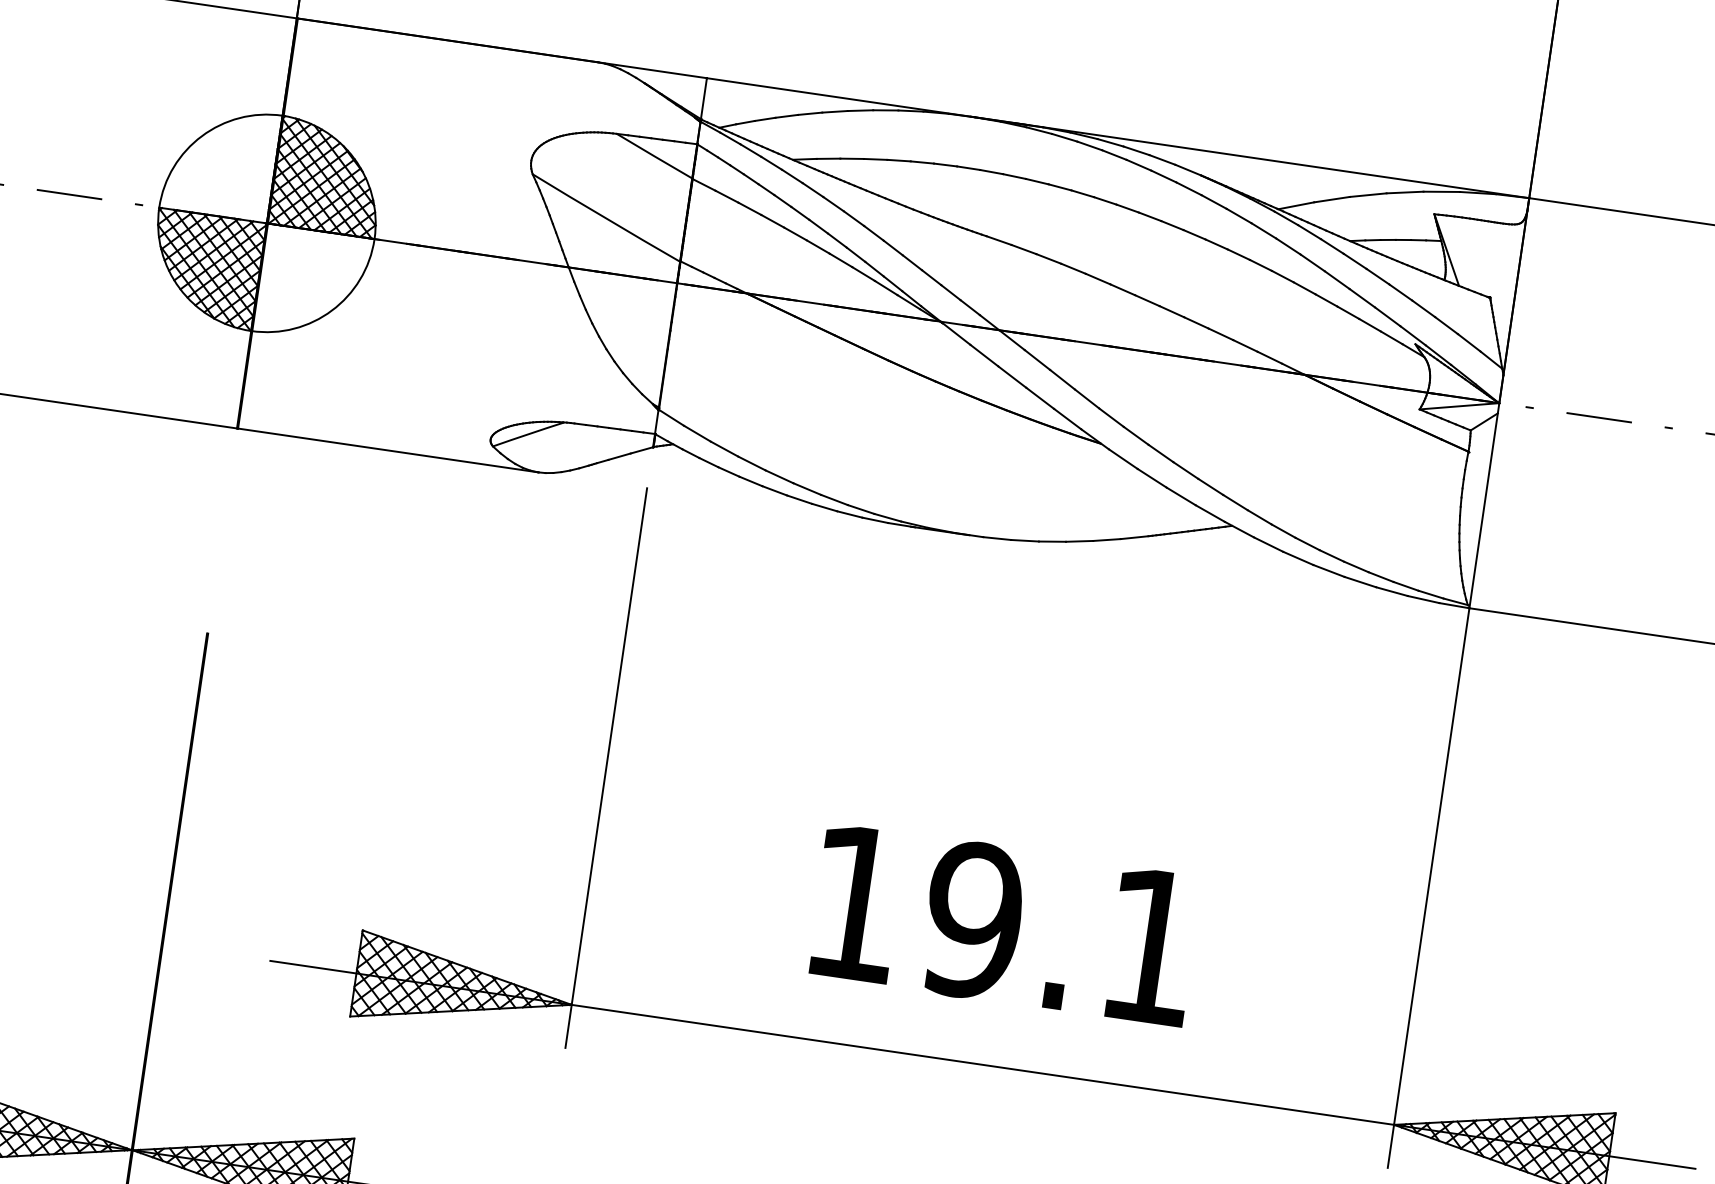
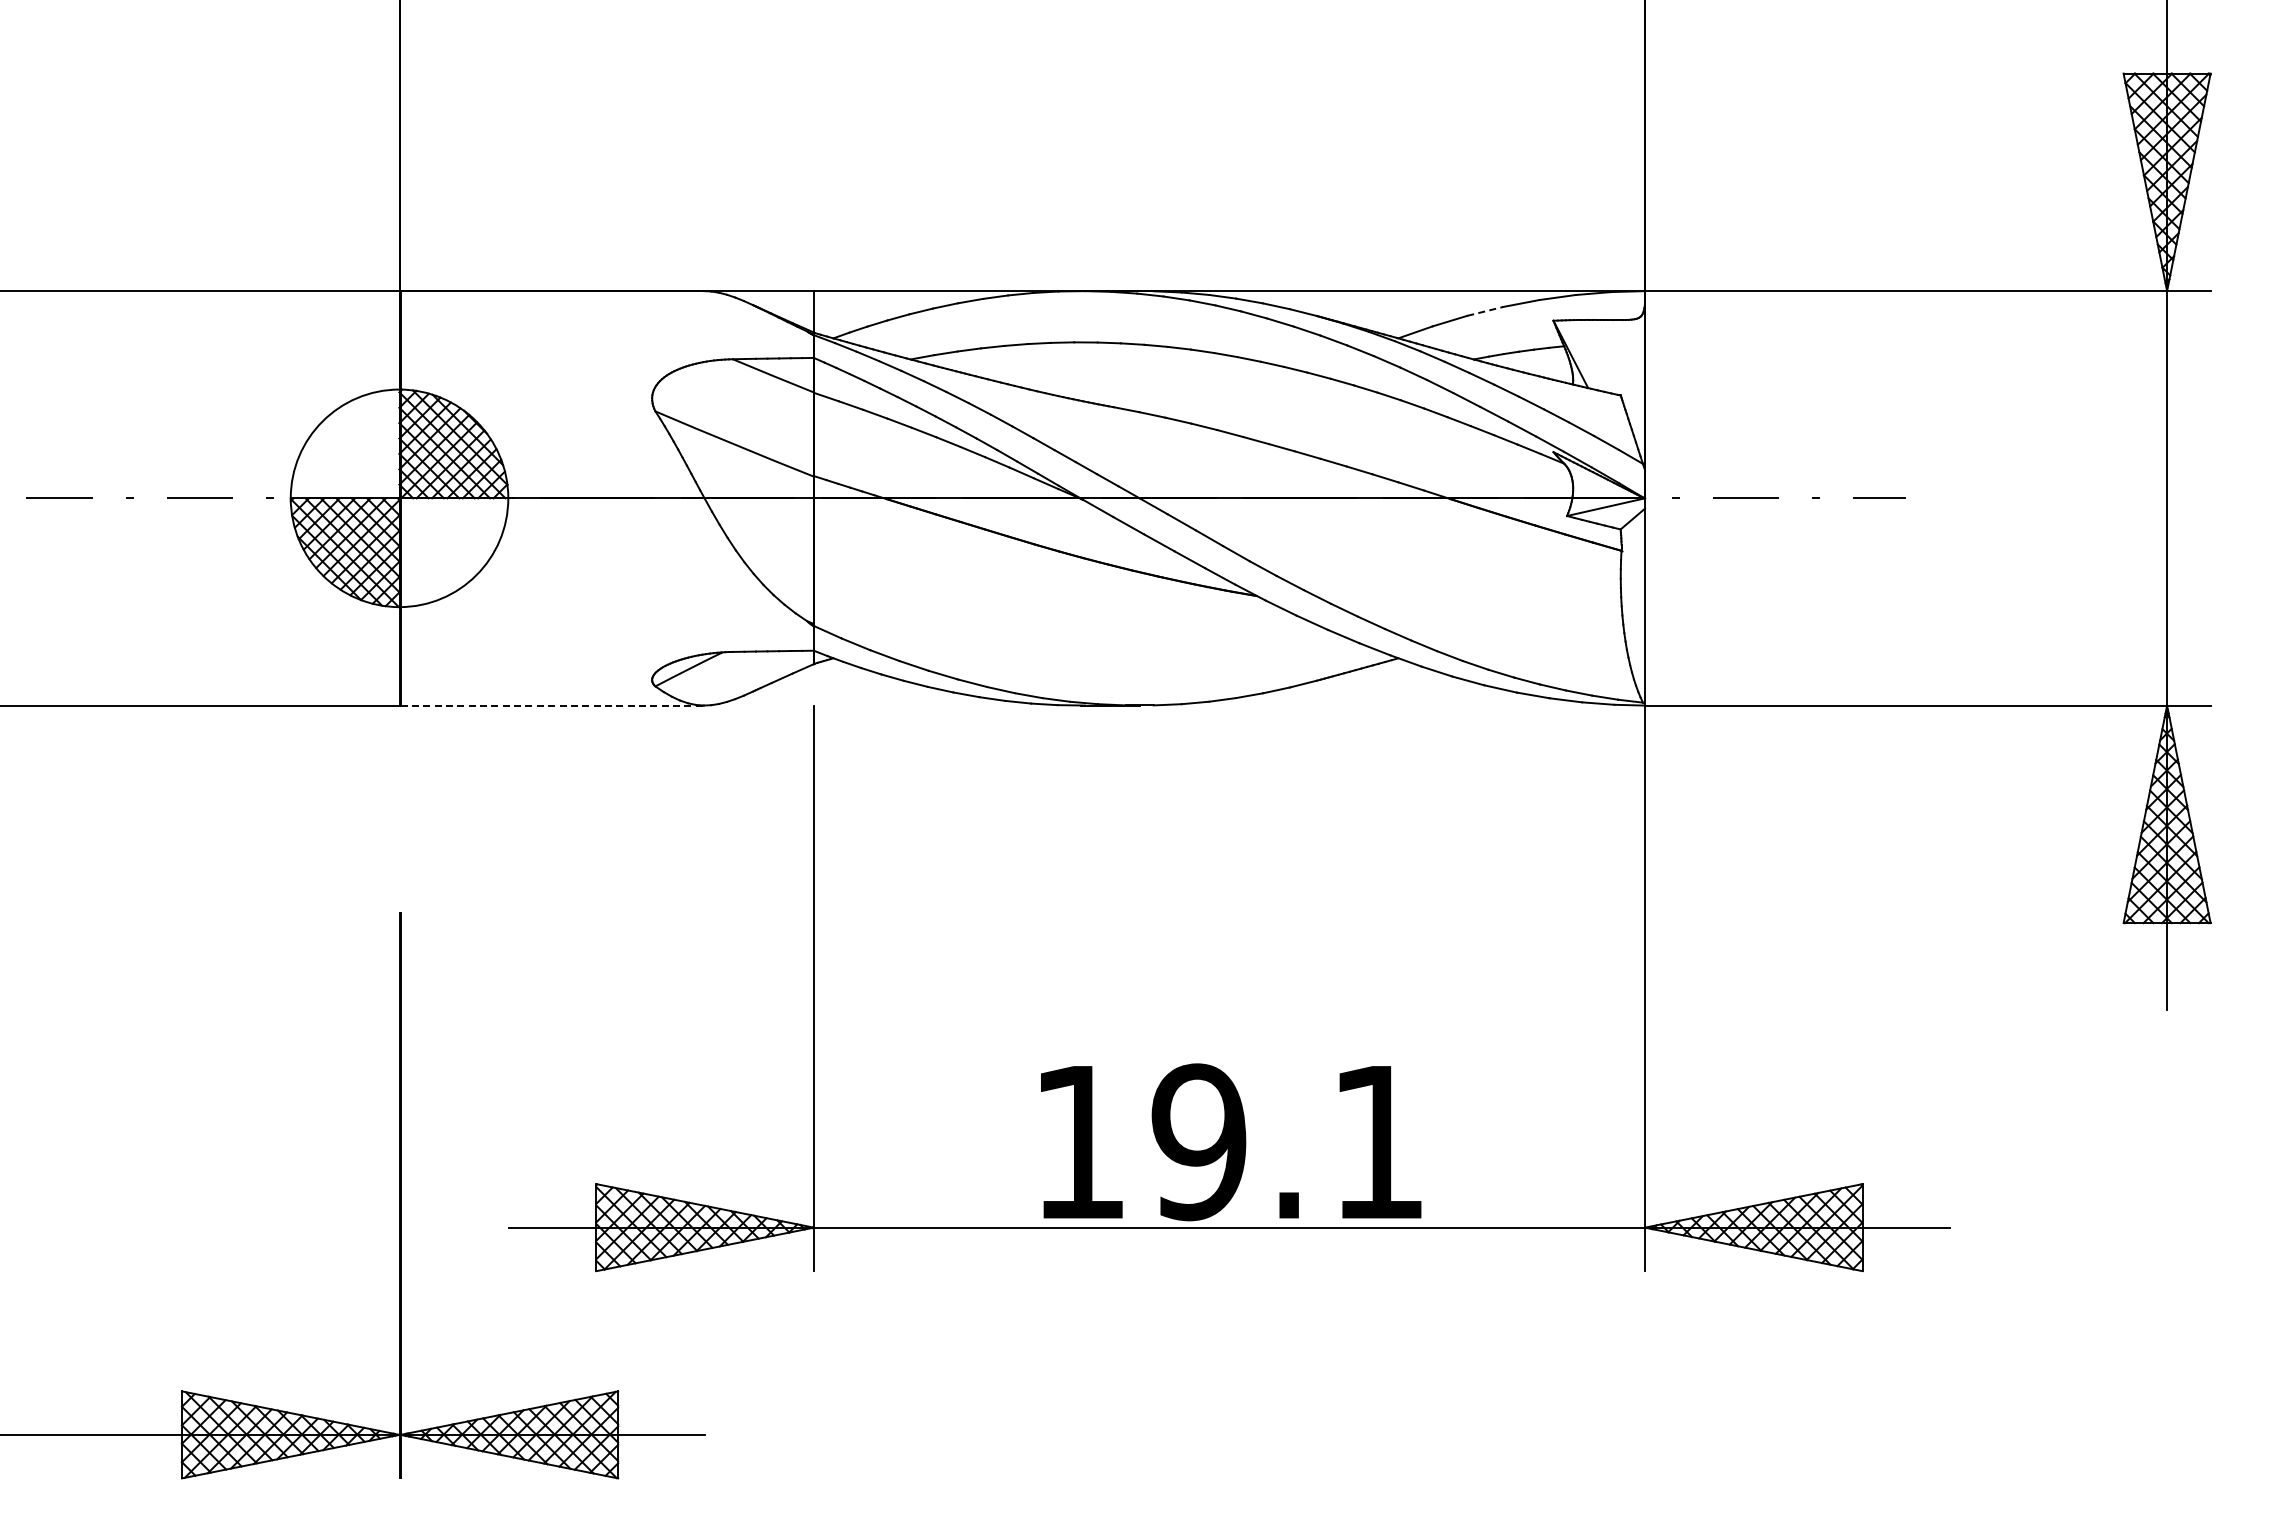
line: (1368, 195) -> (1485, 311), solid -> dashed
line: (388, 450) -> (552, 705), solid -> dashed
text: (1005, 925) -> (1231, 1142), moved

